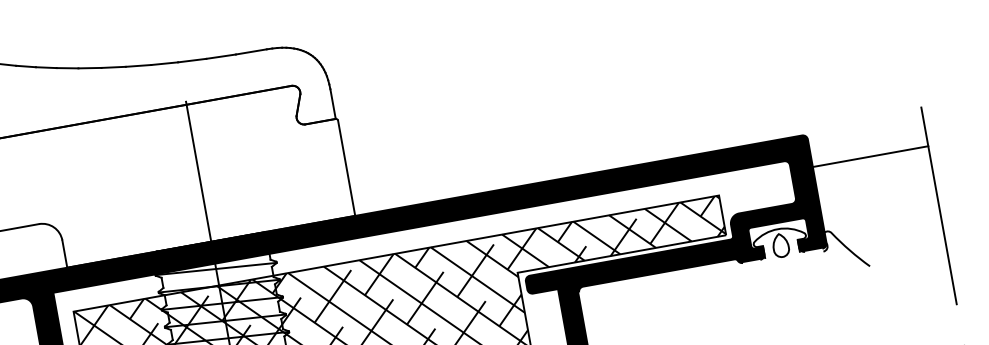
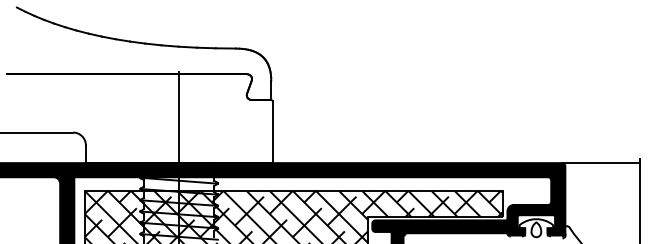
line: (868, 157) -> (601, 163), moved

